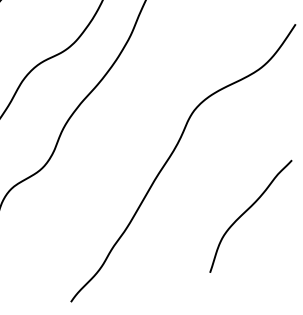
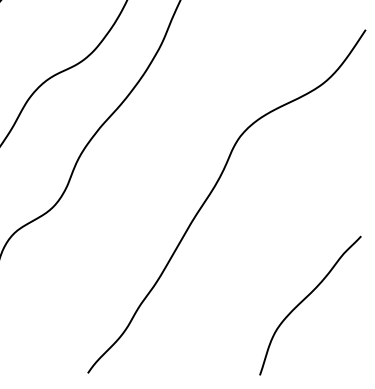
curve: (247, 211) -> (306, 299), moved

